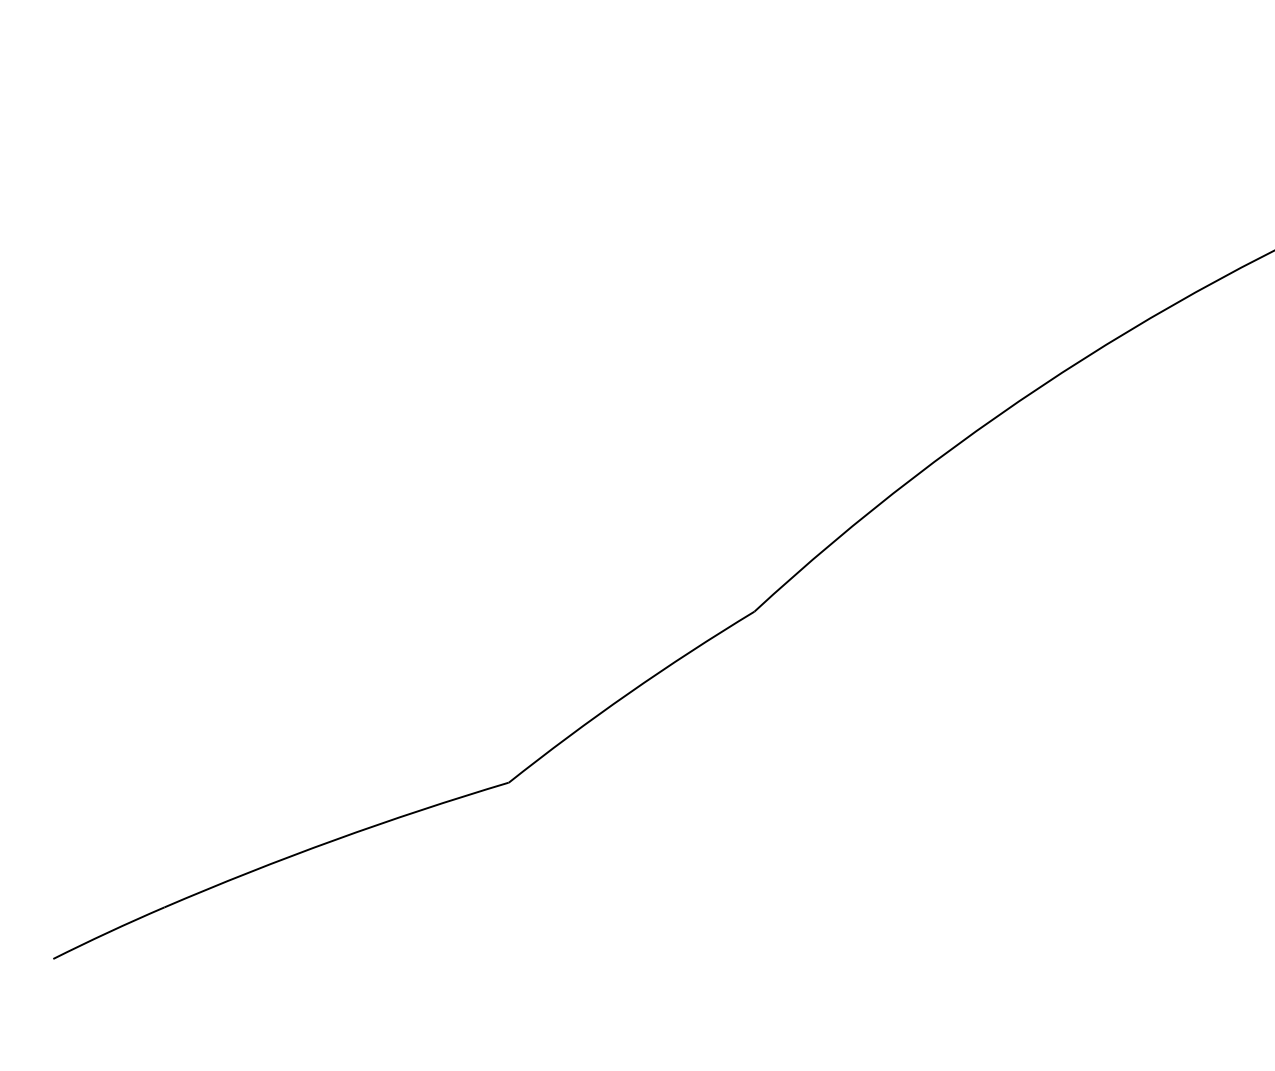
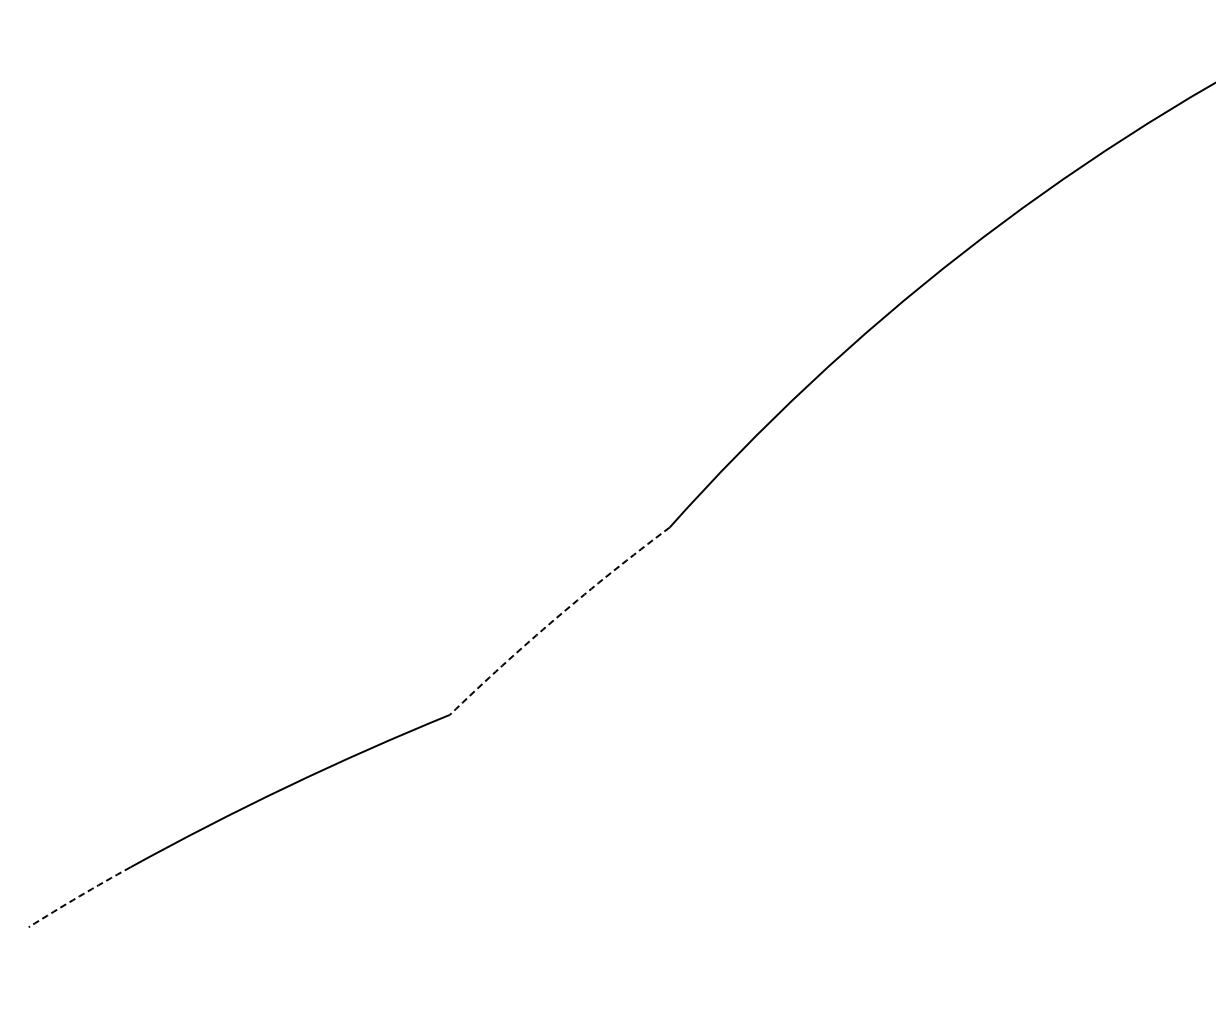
arc: (628, 693) -> (556, 617), solid -> dashed
arc: (108, 932) -> (79, 896), solid -> dashed

